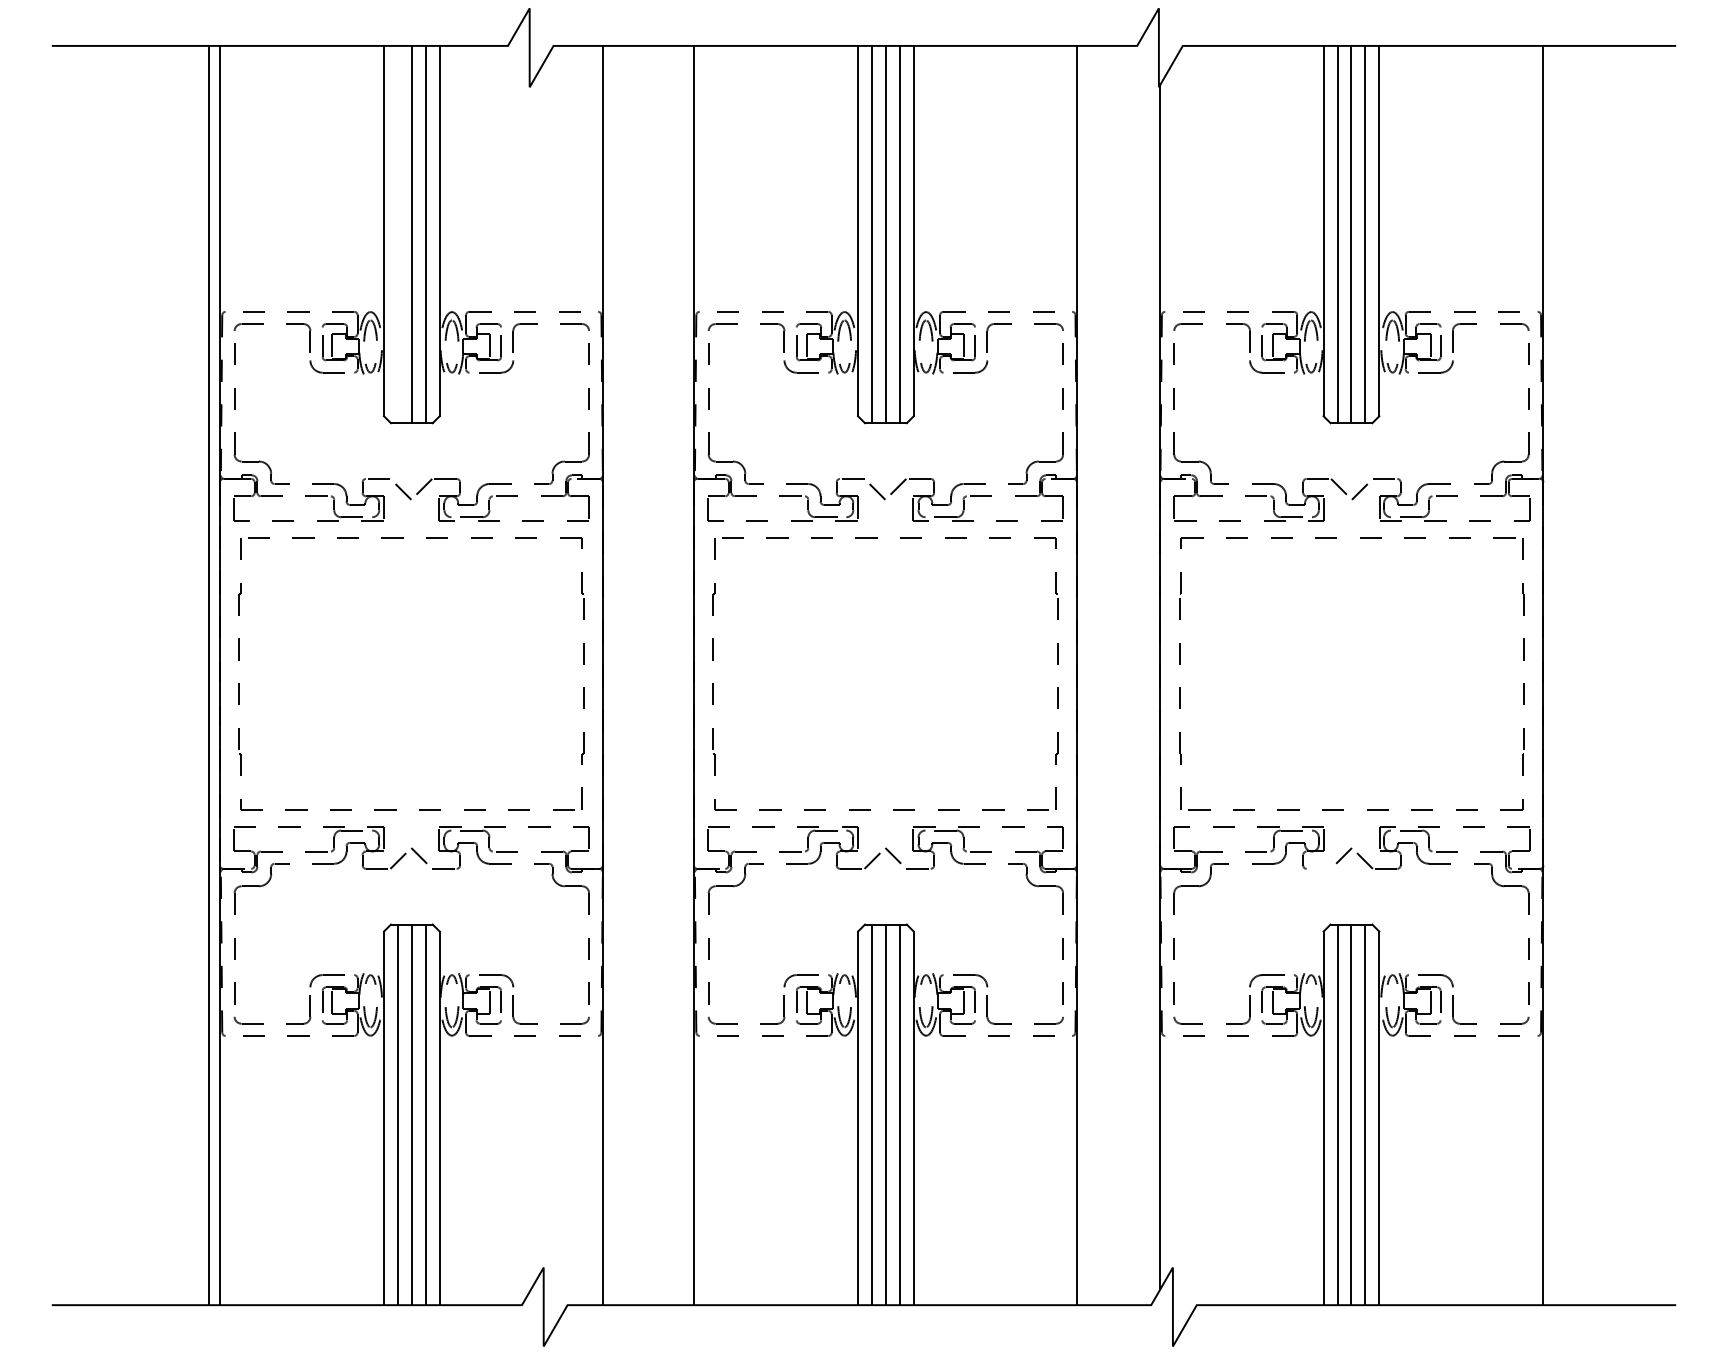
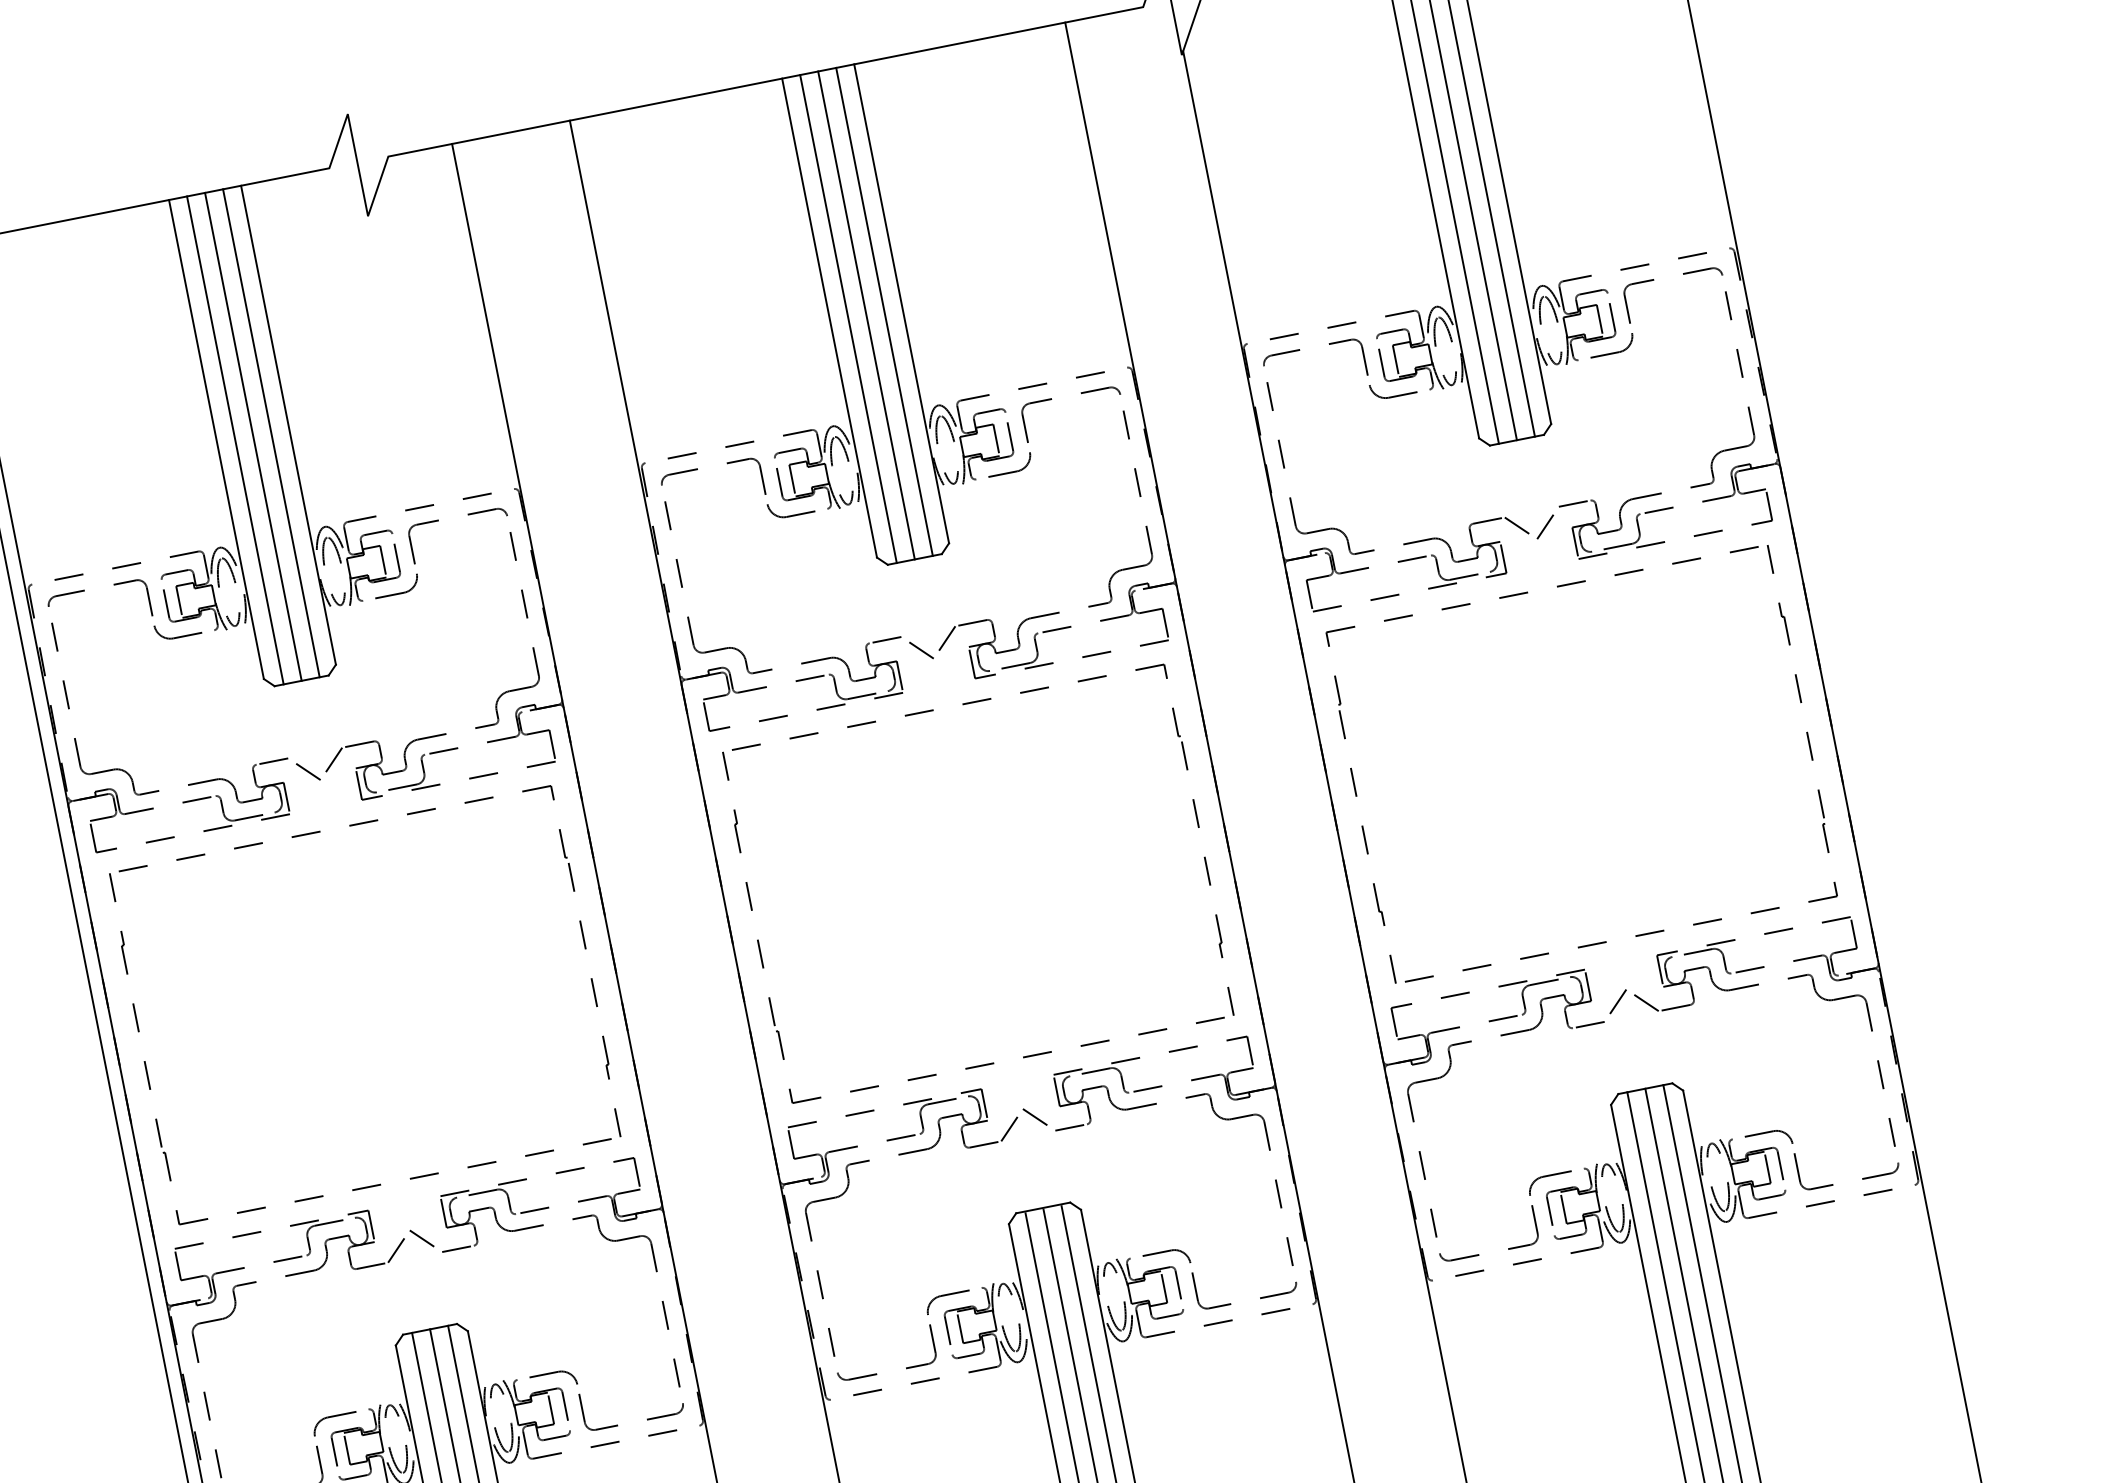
line: (397, 234) -> (234, 440), added
line: (1318, 868) -> (1588, 1024), added

